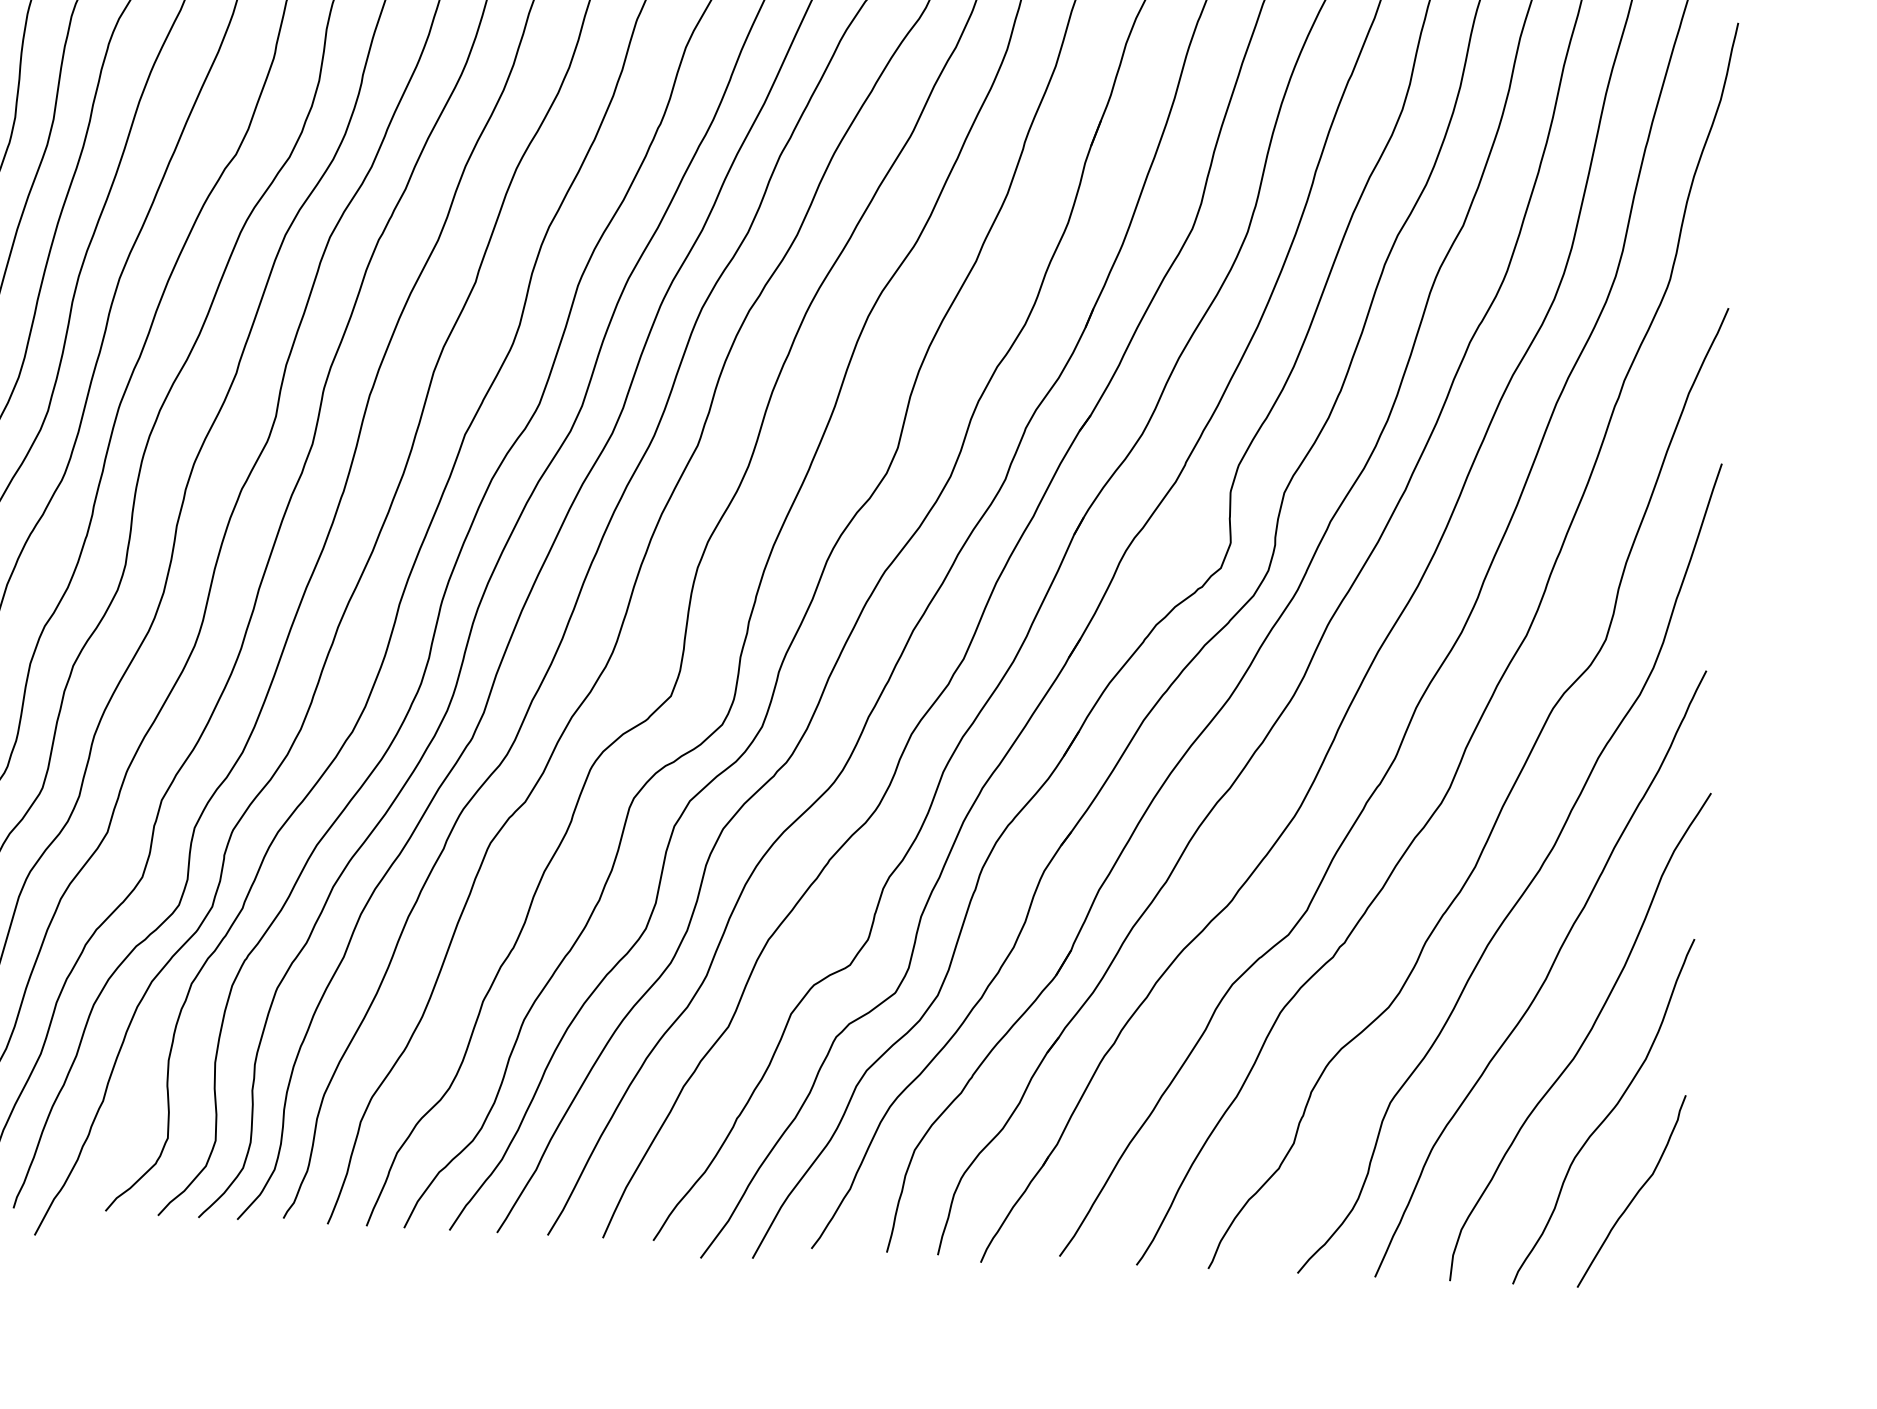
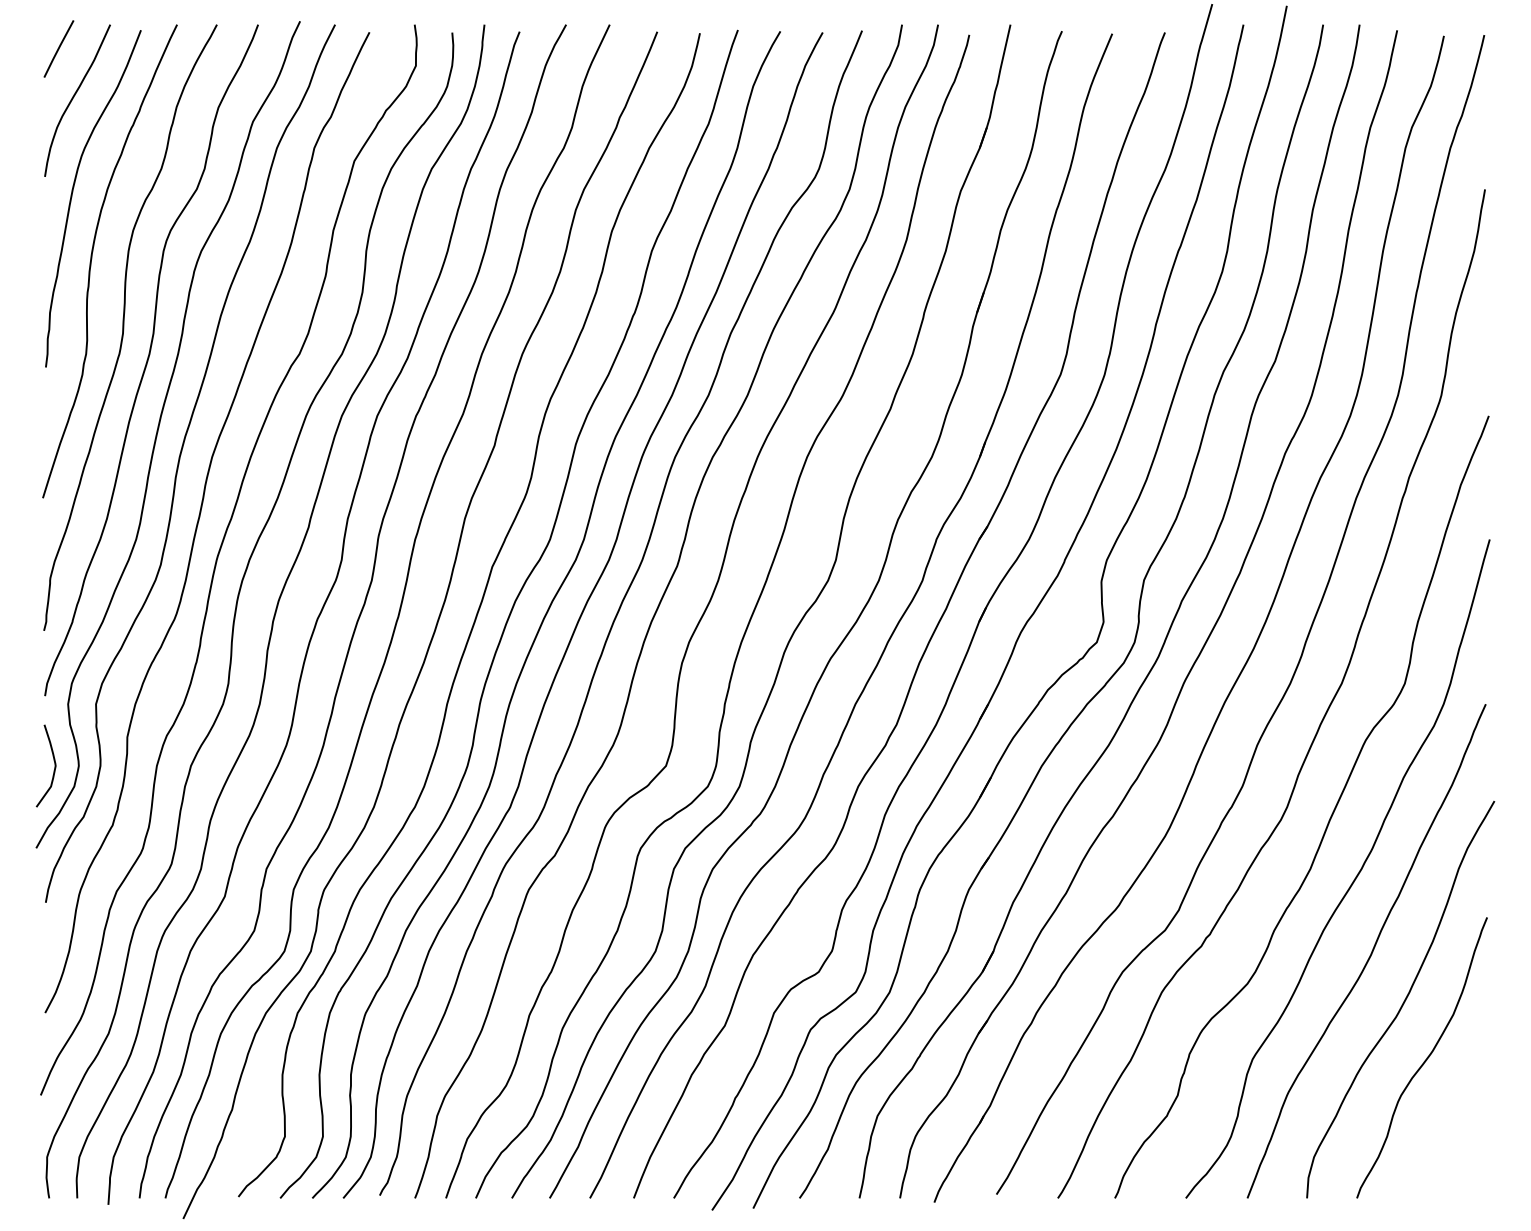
curve: (1635, 1193) -> (1450, 1121), removed

